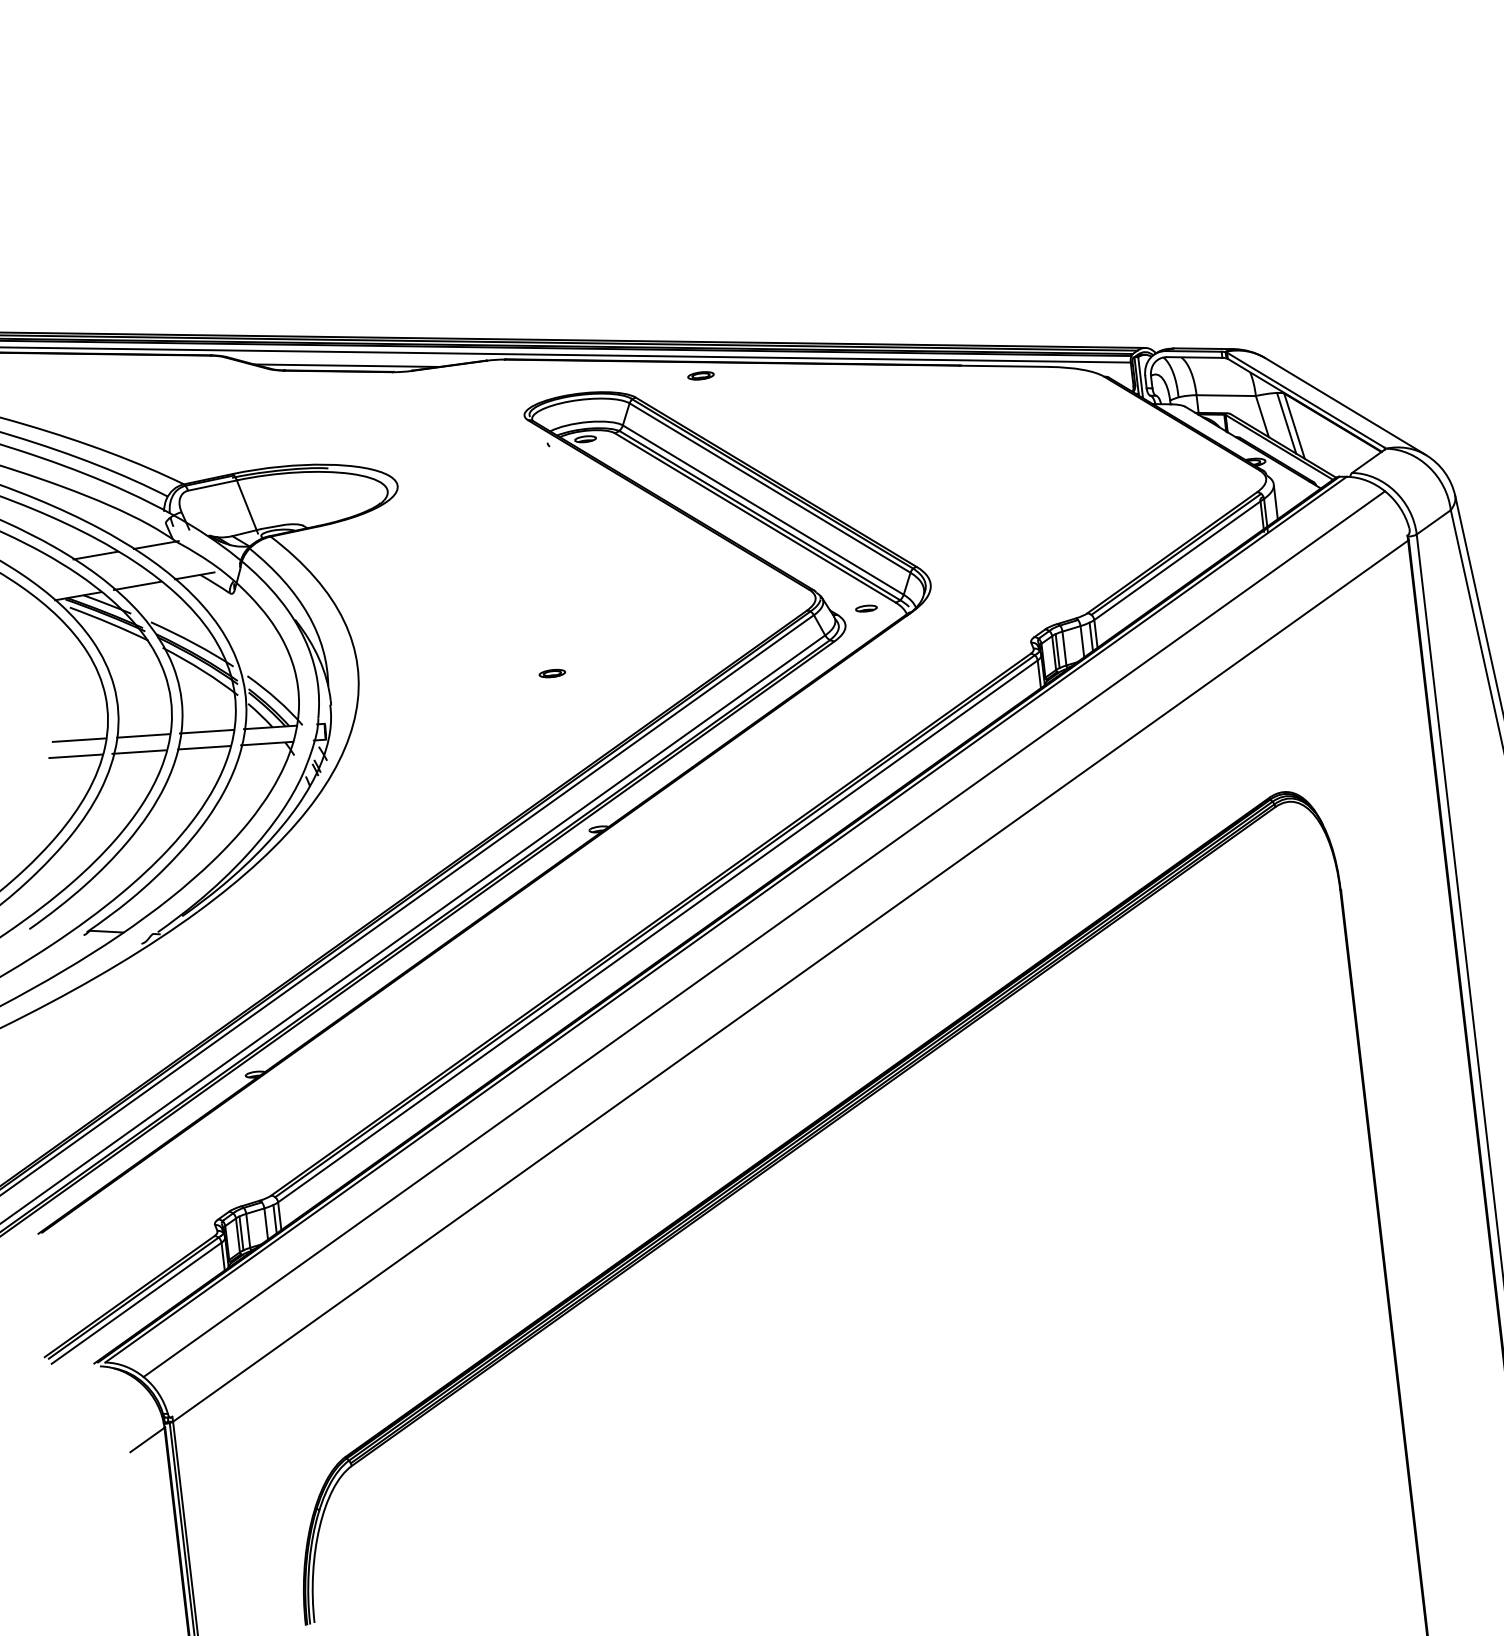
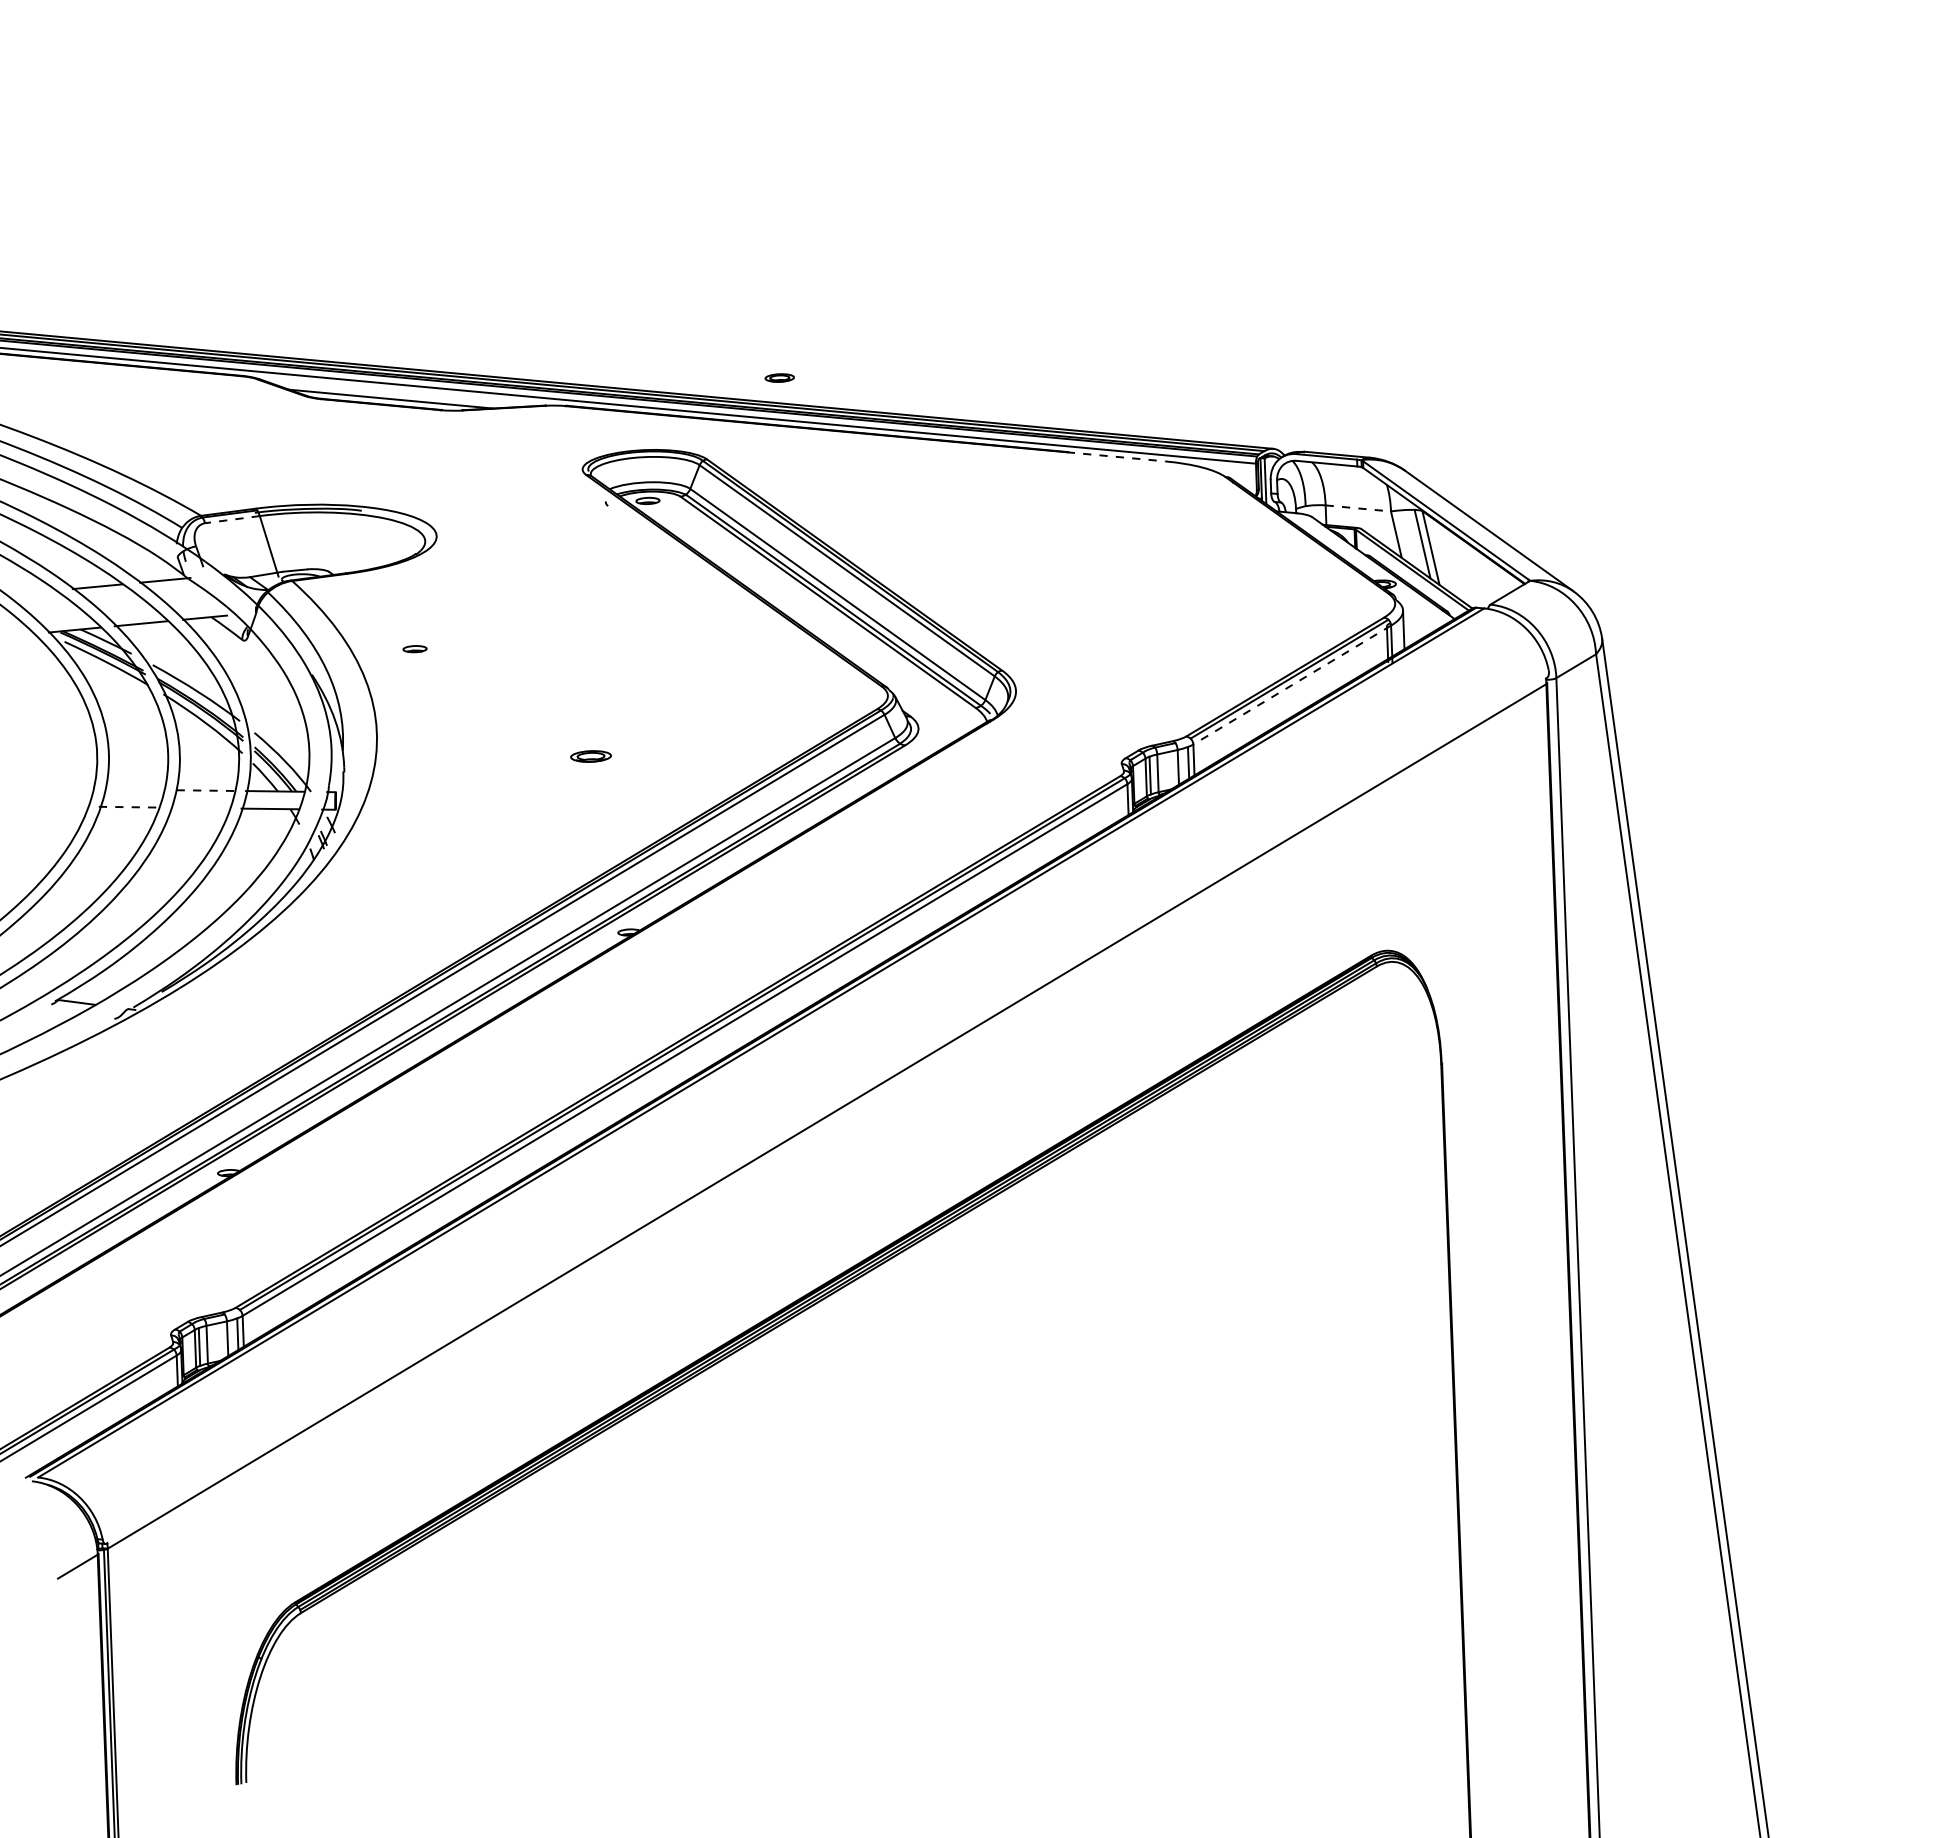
line: (1004, 365) -> (1116, 456), solid -> dashed
part: (700, 375) -> (779, 377), moved
line: (1226, 395) -> (1358, 508), solid -> dashed
line: (212, 485) -> (232, 519), solid -> dashed
line: (1178, 559) -> (1291, 685), solid -> dashed
part: (865, 609) -> (414, 649), moved
part: (551, 673) -> (590, 756), size x1.4
line: (206, 731) -> (204, 790), solid -> dashed
line: (143, 735) -> (134, 789), removed
line: (79, 739) -> (63, 788), removed
line: (204, 747) -> (200, 807), removed
line: (139, 752) -> (128, 807), solid -> dashed
line: (75, 756) -> (57, 806), removed
line: (764, 933) -> (802, 1061), removed

